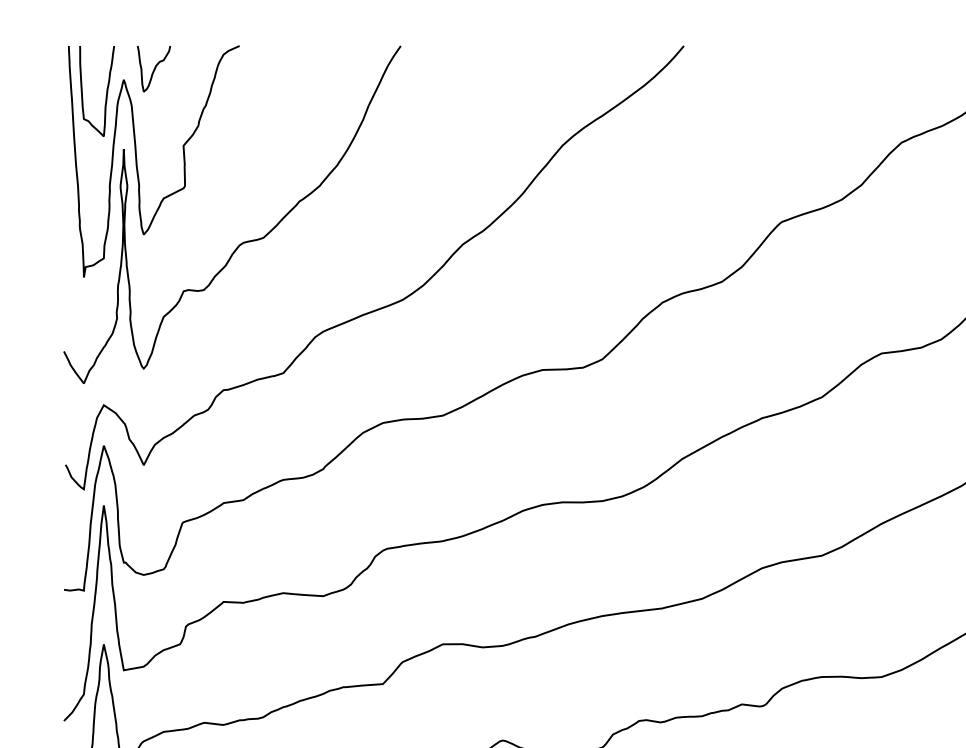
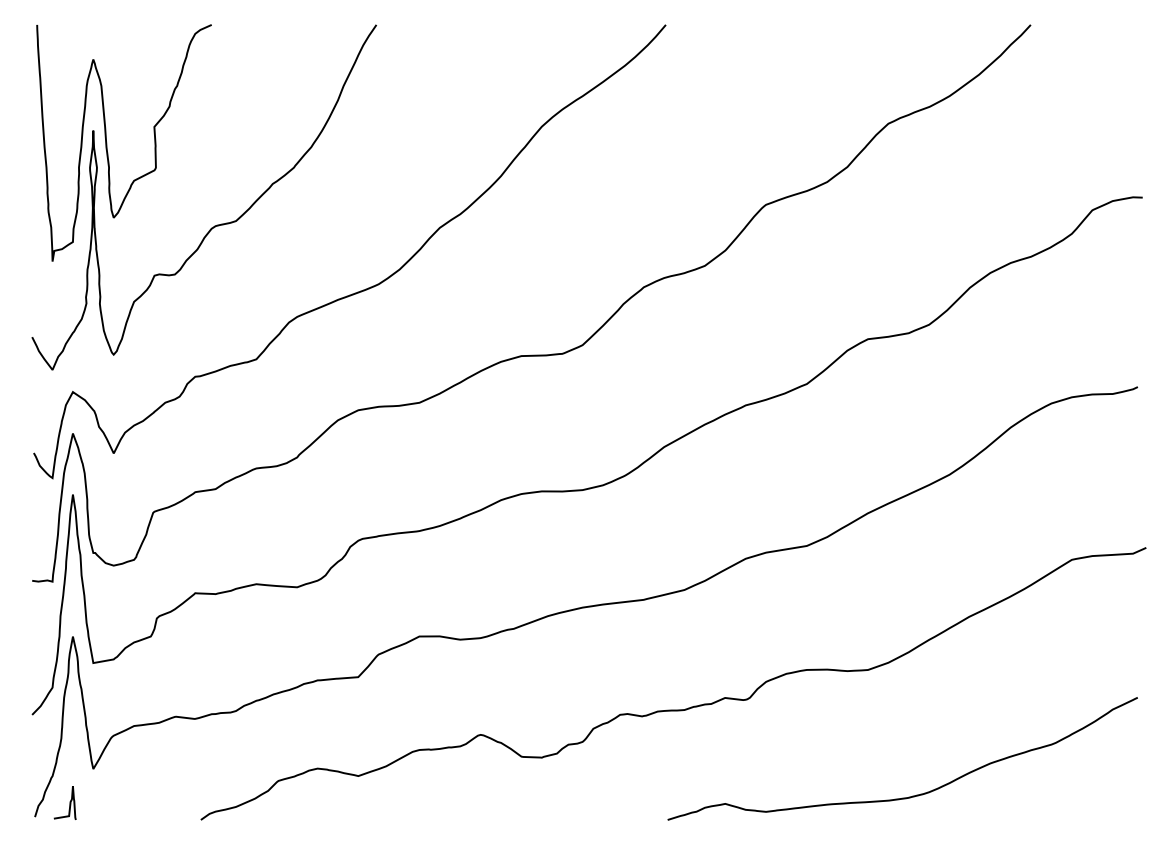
curve: (153, 69) -> (123, 48), removed
curve: (106, 91) -> (75, 71), removed

